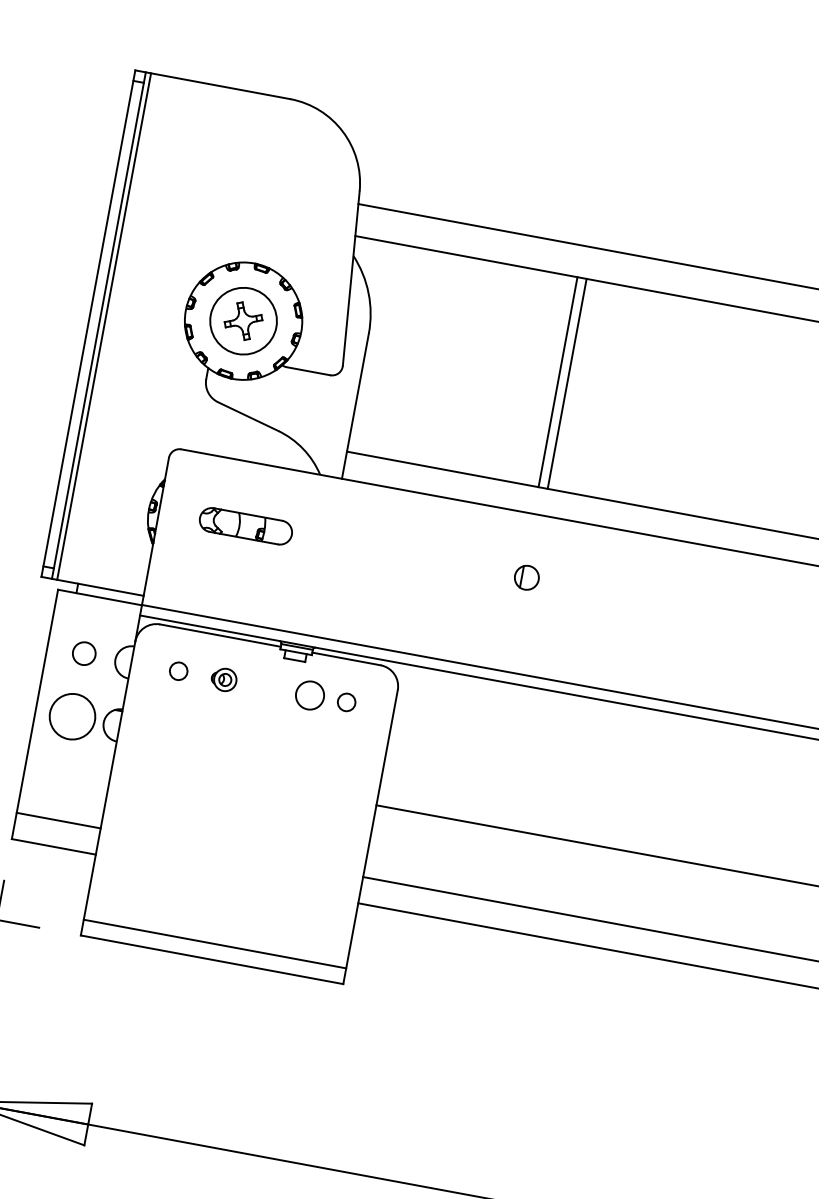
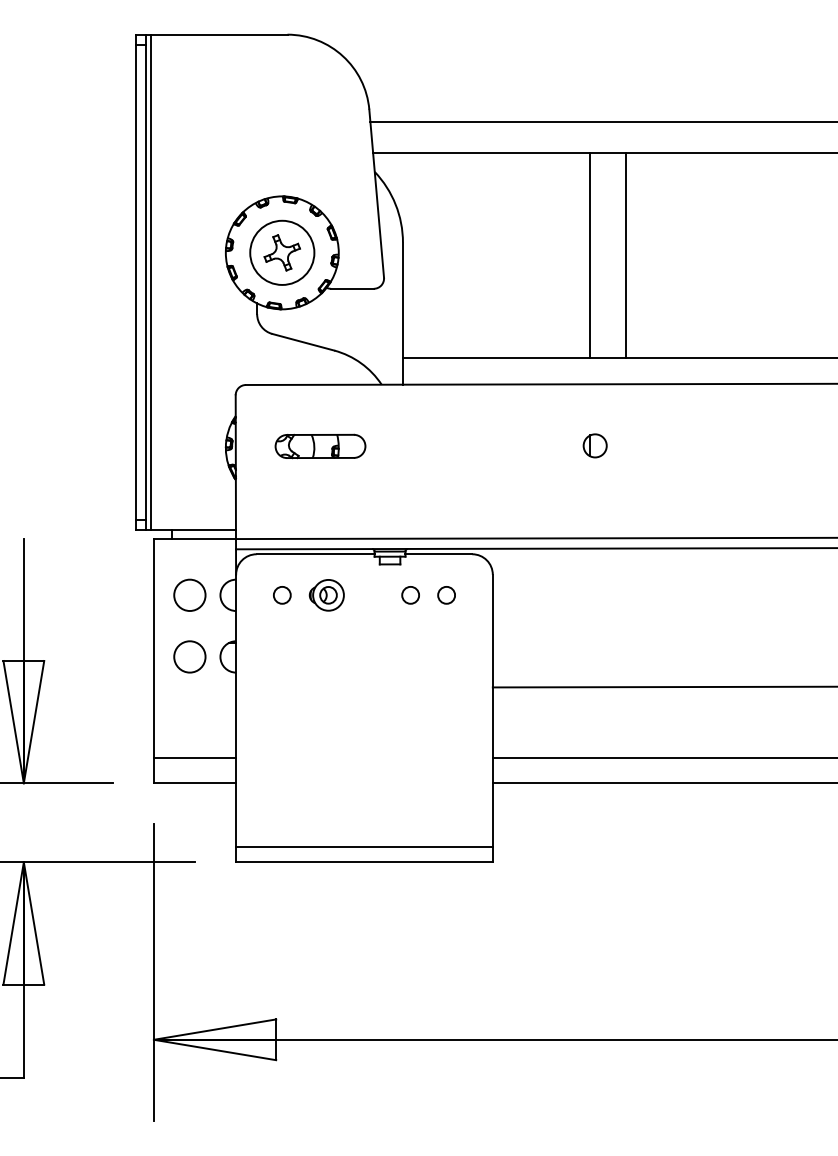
line: (567, 383) -> (626, 255), moved
circle: (83, 652) -> (189, 594), size x1.43
part: (223, 679) -> (326, 595), size x1.43
circle: (309, 695) -> (410, 595), size x0.62
circle: (72, 716) -> (189, 656), size x0.71

